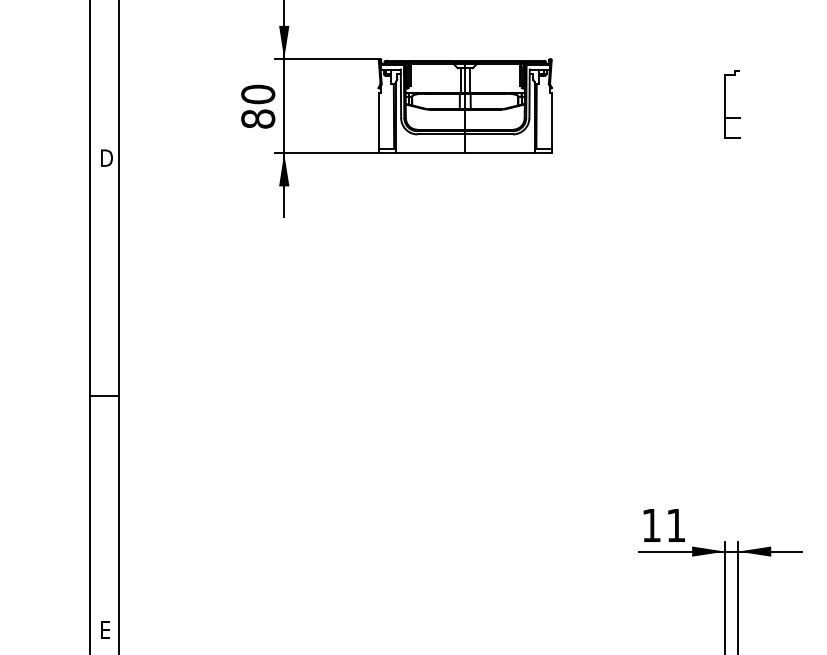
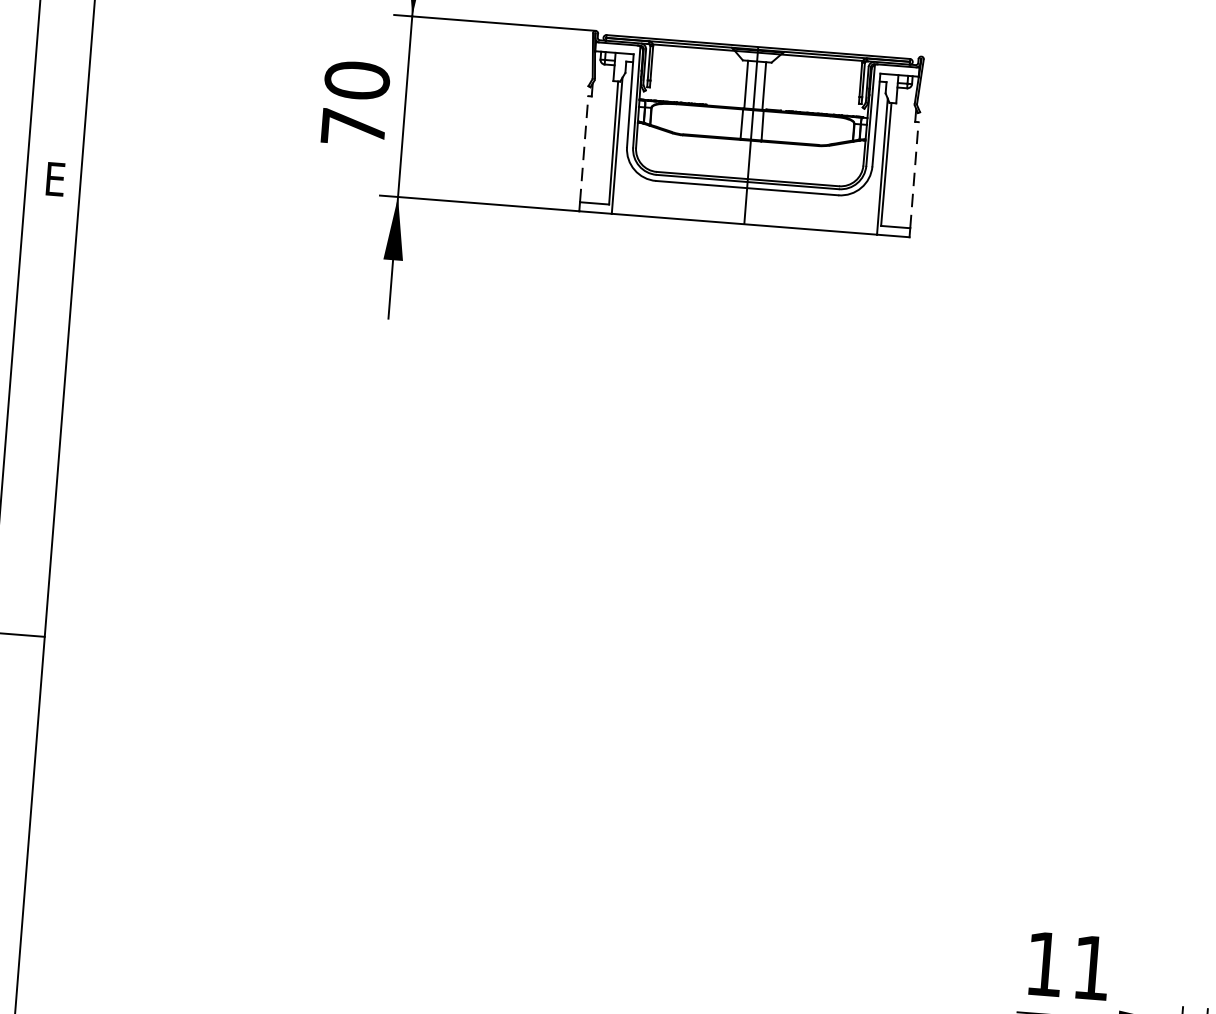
text: (258, 118) -> (354, 126), 80 -> 70
line: (378, 120) -> (583, 148), solid -> dashed
line: (551, 120) -> (914, 174), solid -> dashed
text: (106, 157) -> (57, 178), D -> E

